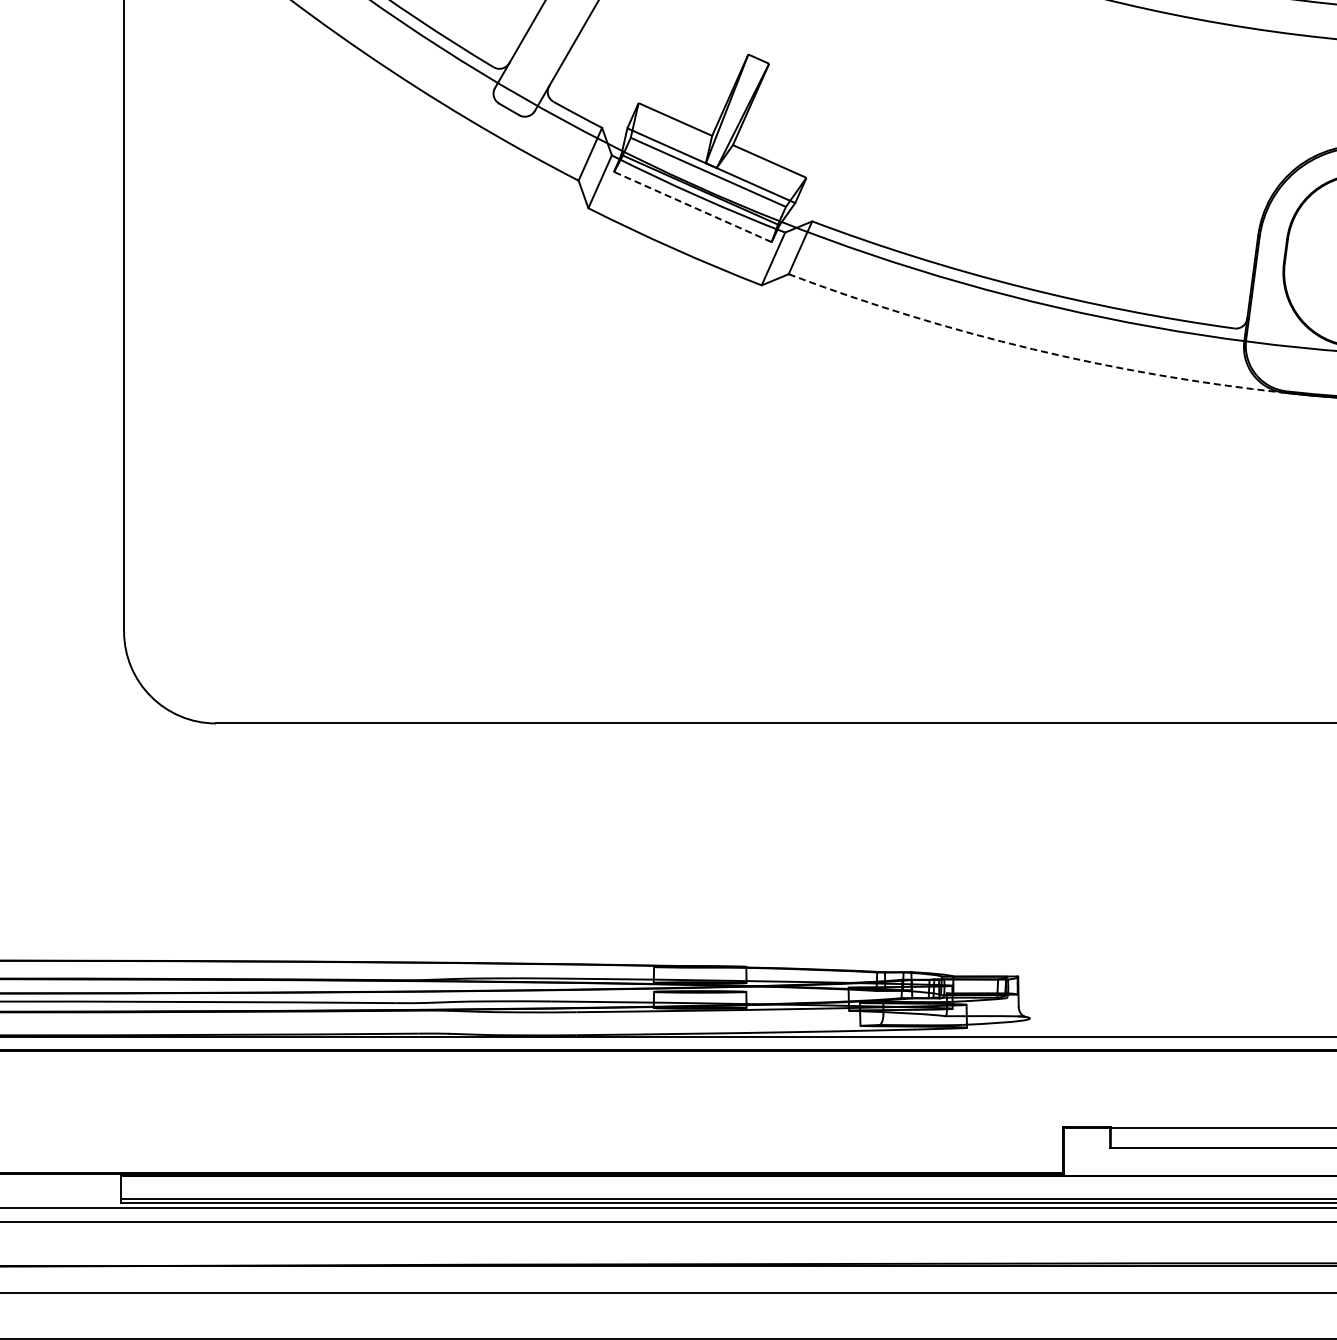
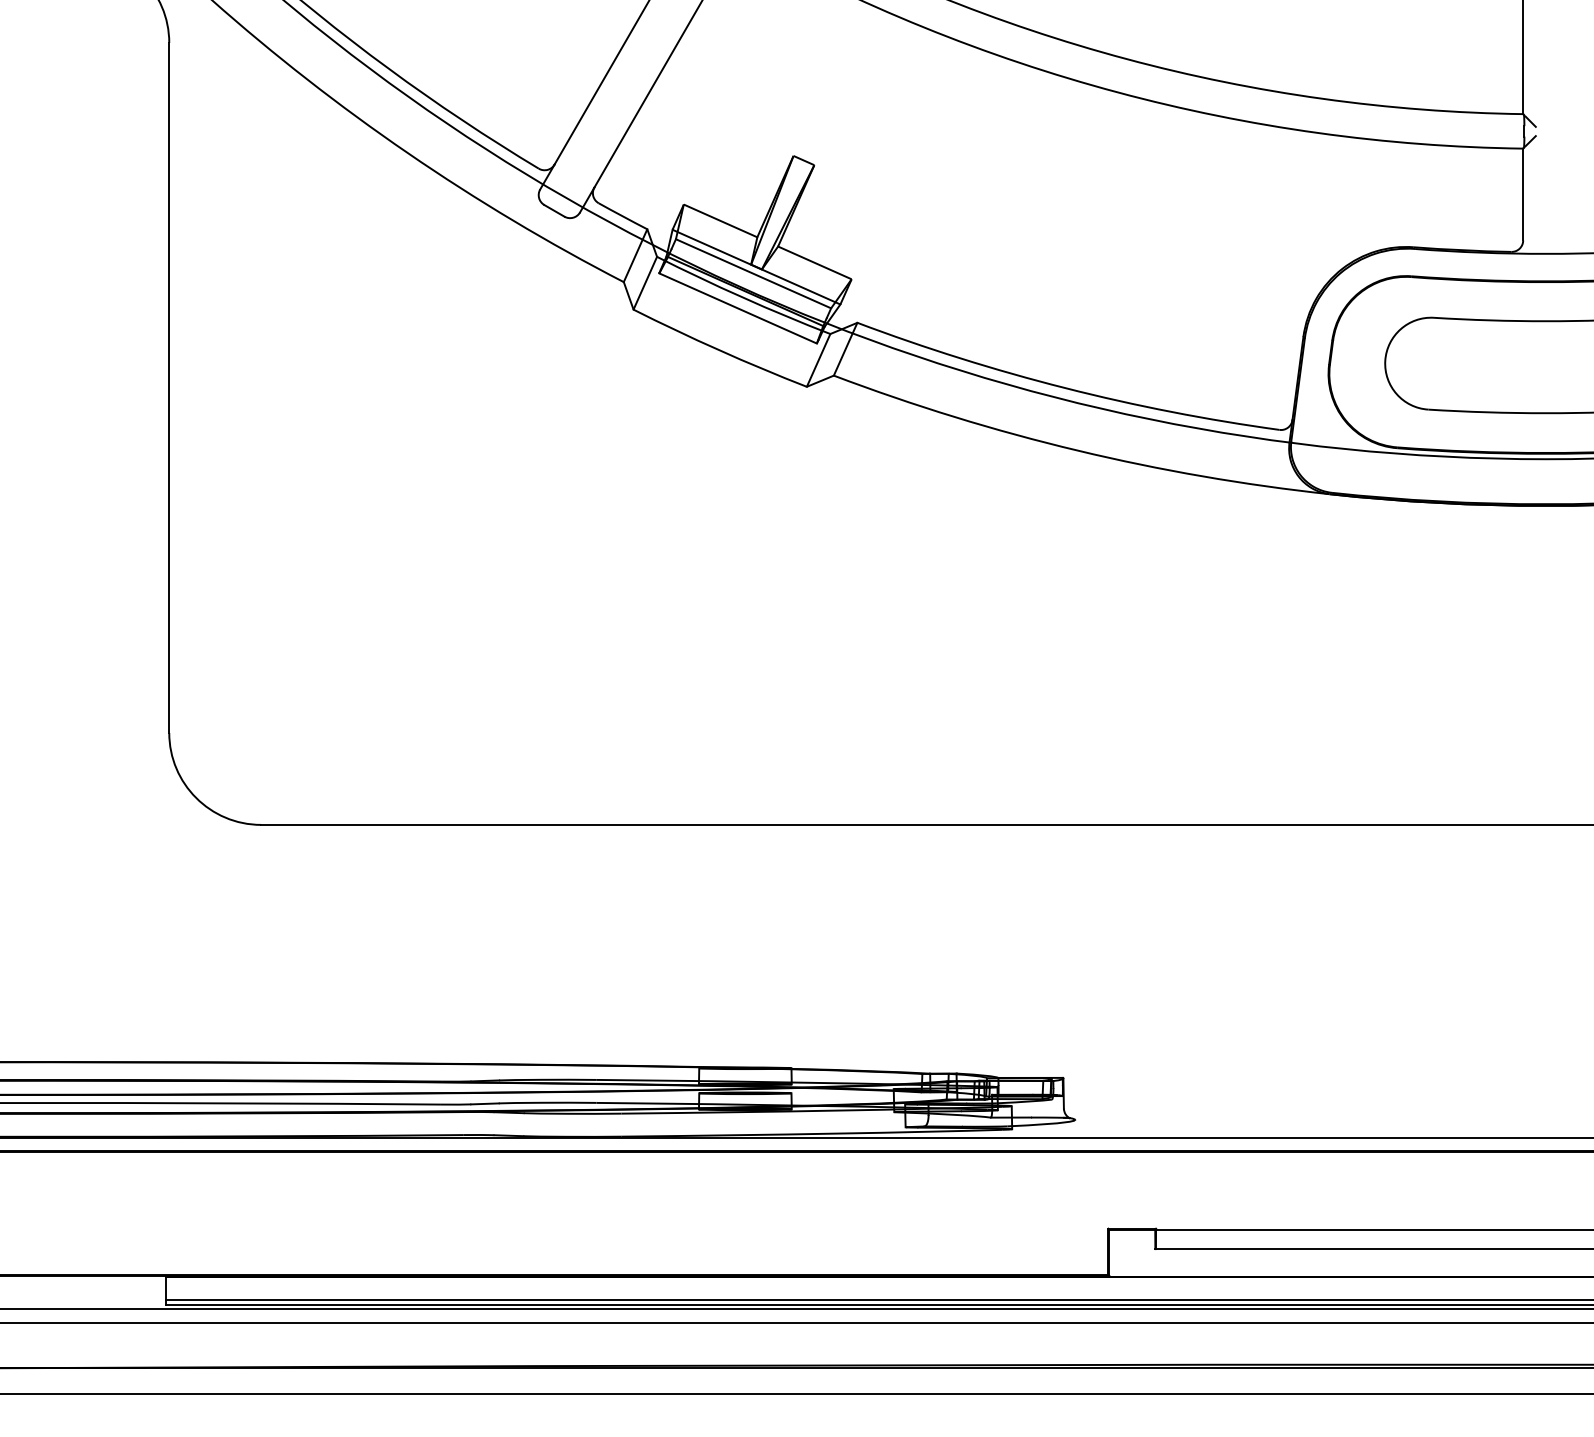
line: (692, 207) -> (737, 308), dashed -> solid
arc: (1032, 349) -> (1077, 450), dashed -> solid

